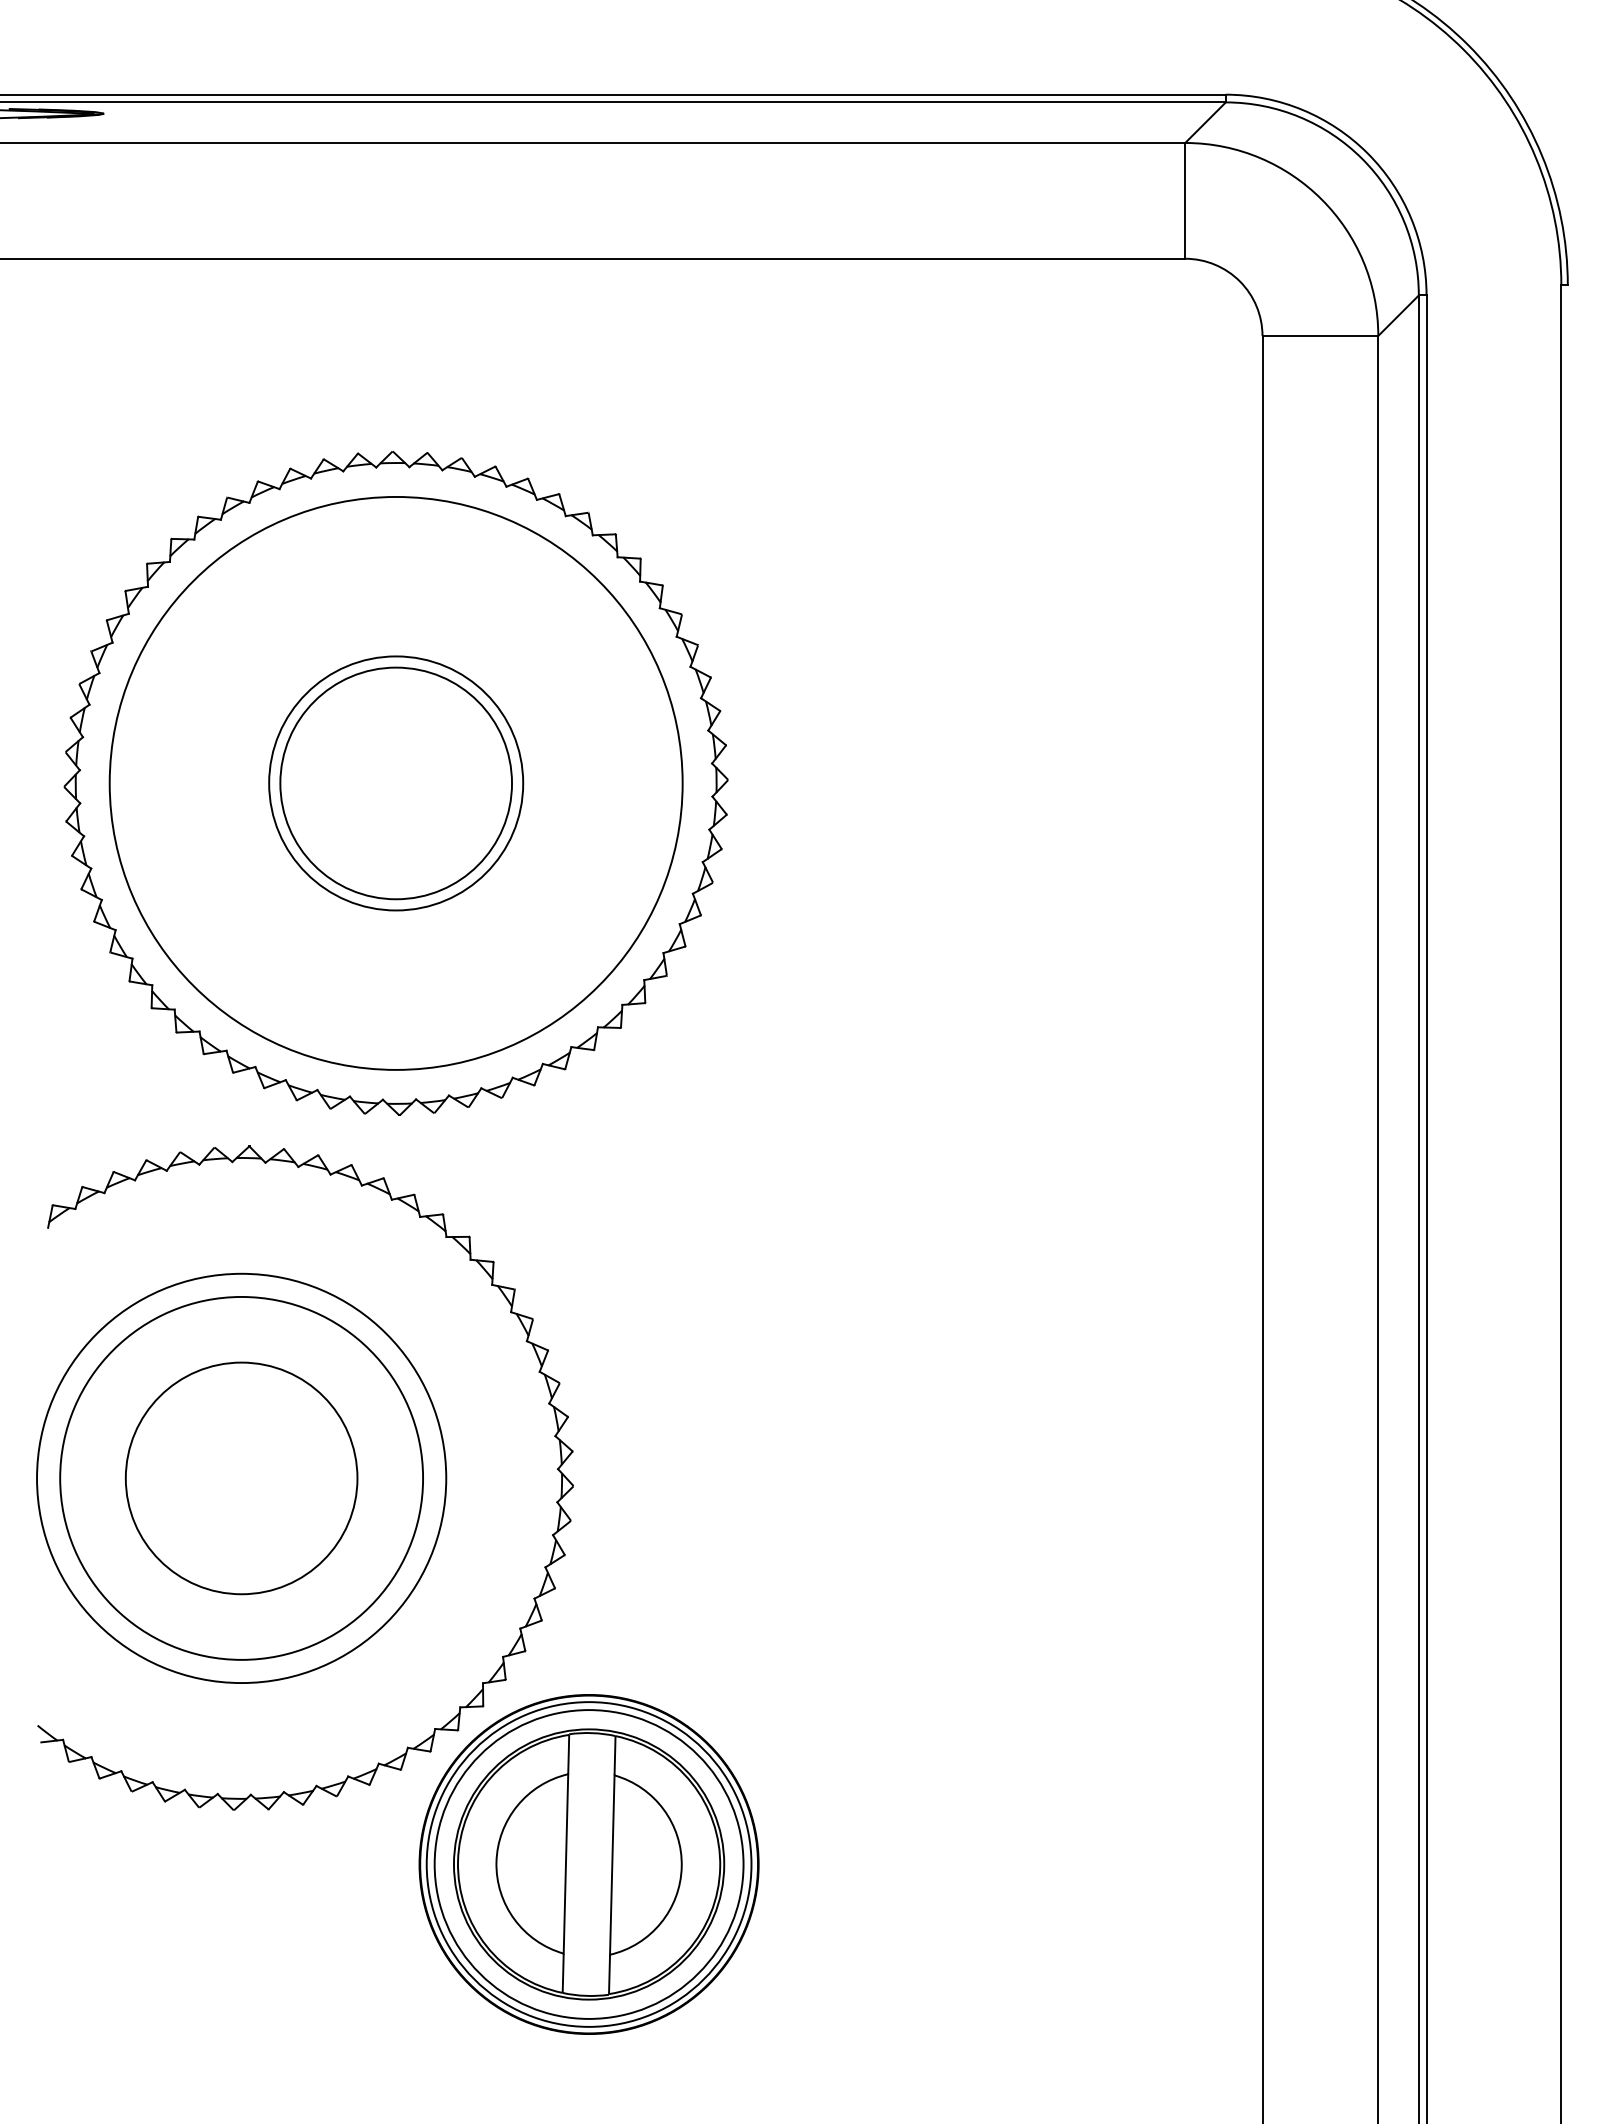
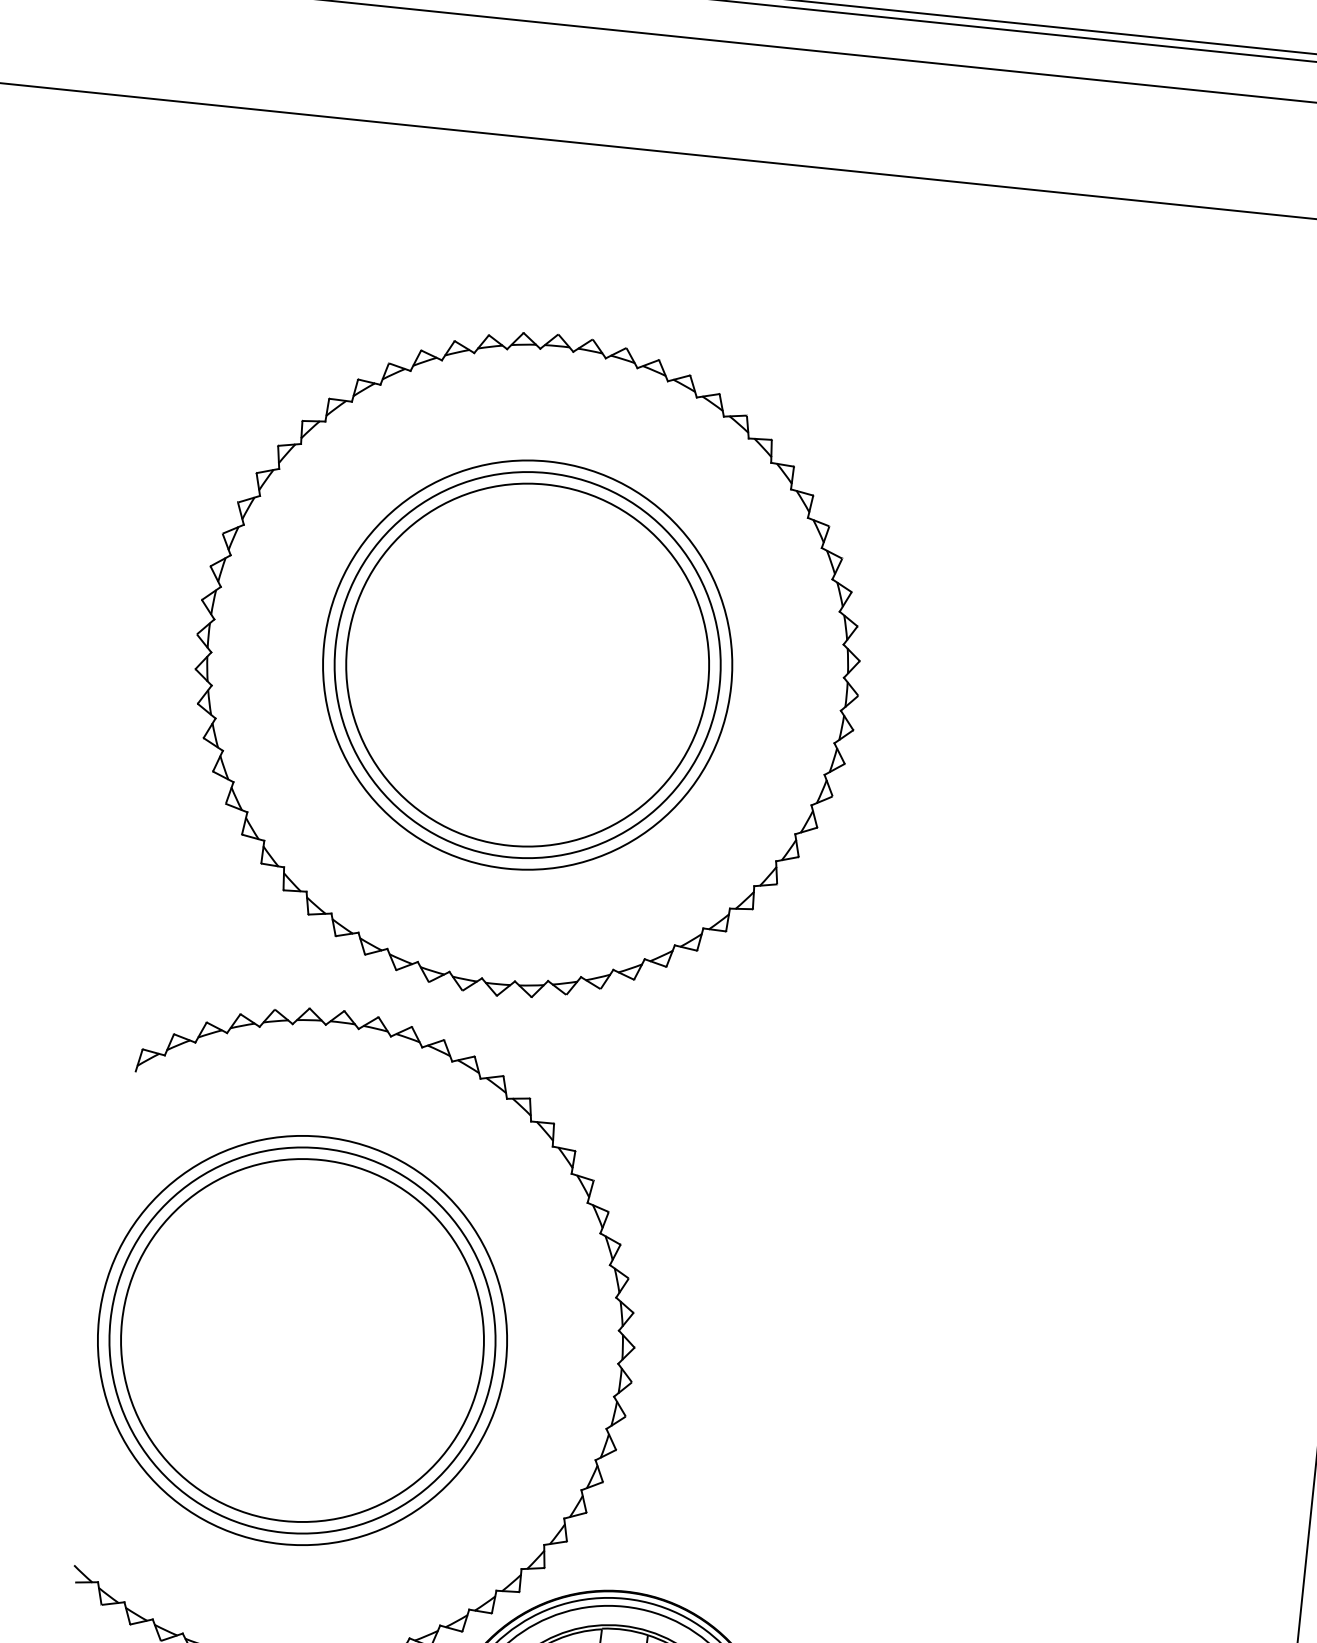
circle: (395, 783) -> (526, 665), size x0.71
circle: (395, 783) -> (526, 665), size x1.43
circle: (396, 783) -> (527, 665), size x1.67
circle: (241, 1478) -> (302, 1340), size x1.67

